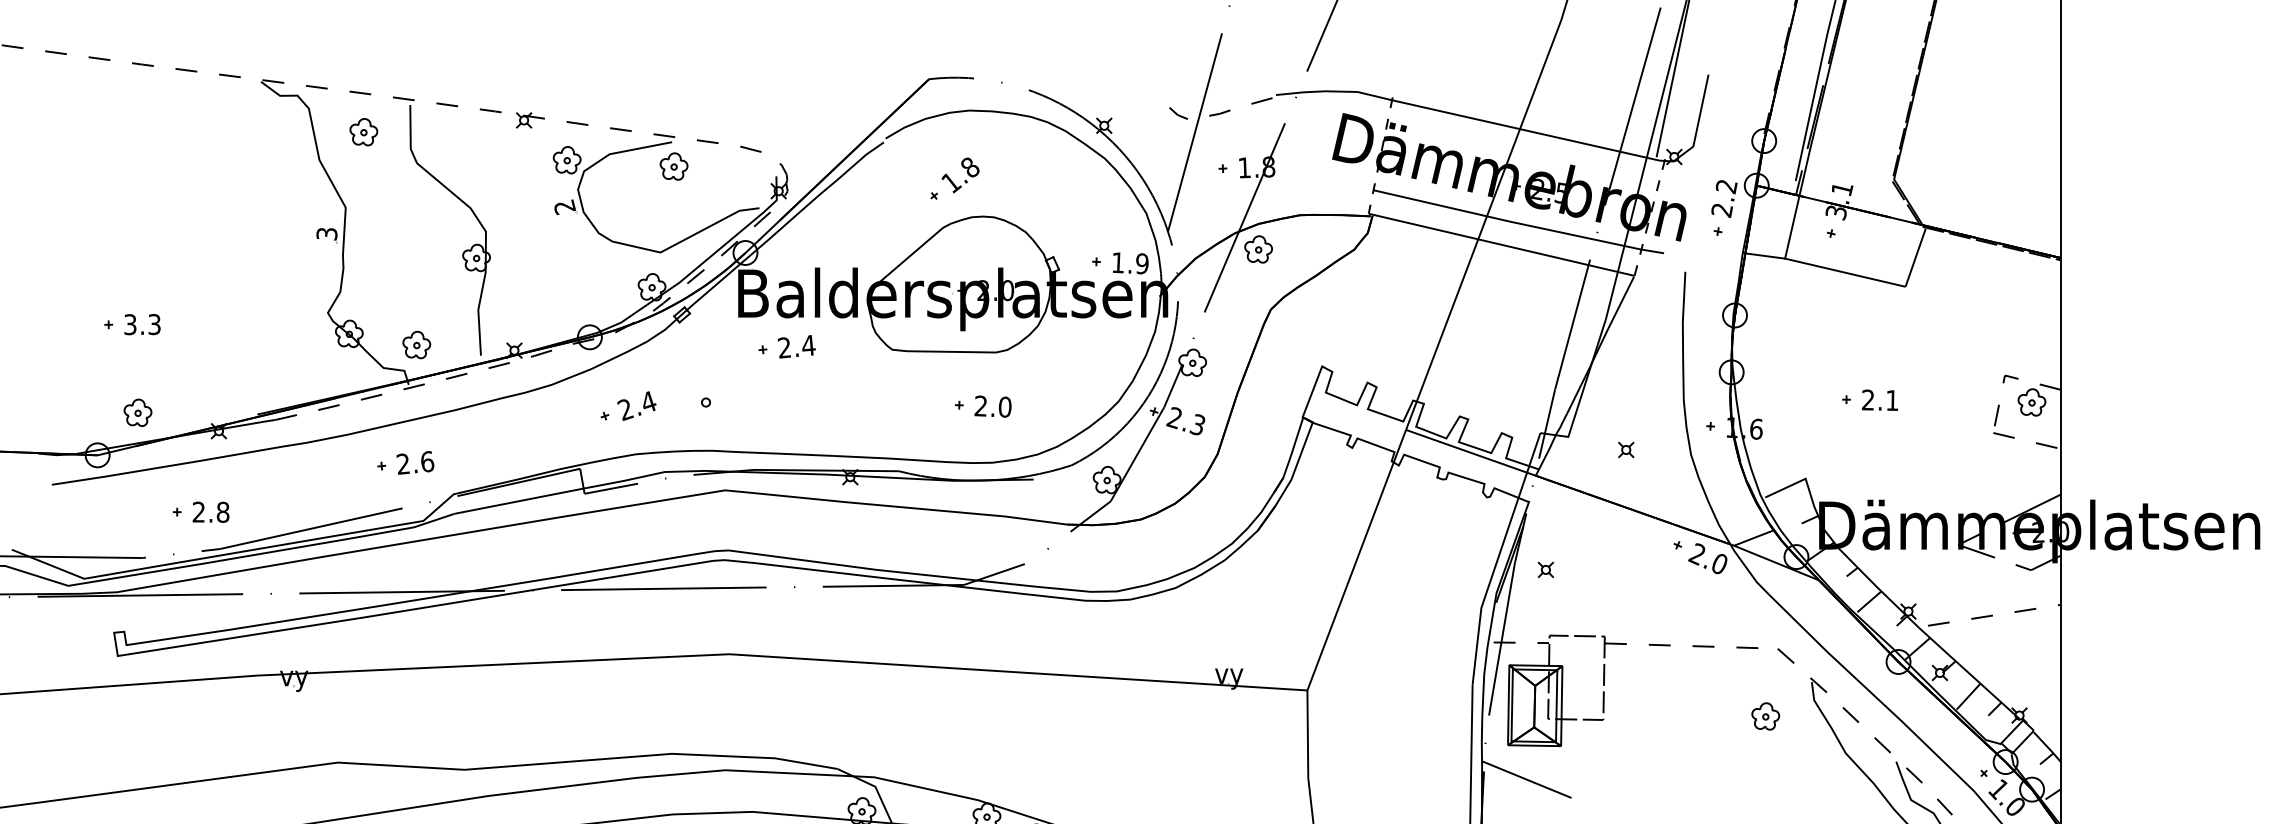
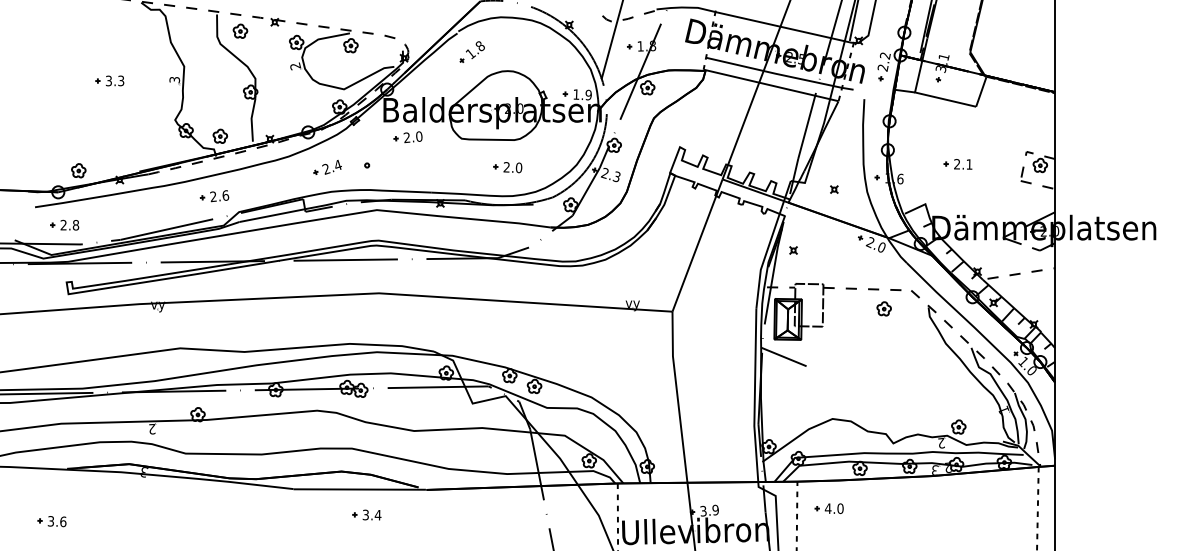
part: (363, 130) -> (240, 30), moved
part: (952, 177) -> (471, 51), moved
part: (131, 323) -> (109, 80), moved
text: (809, 345) -> (419, 136), 2.4 -> 2.0
part: (200, 510) -> (64, 224), moved
part: (1764, 715) -> (883, 308), moved

